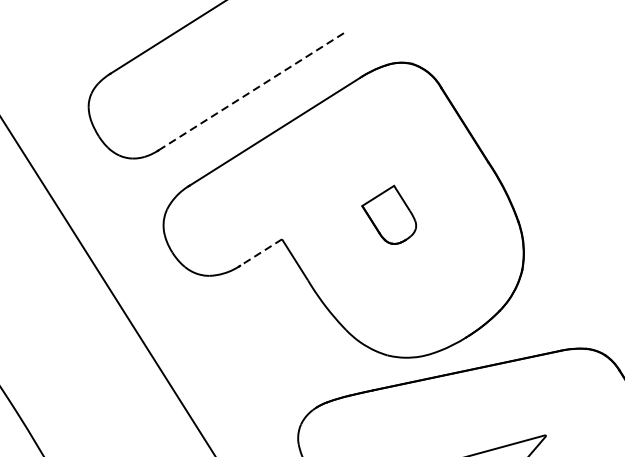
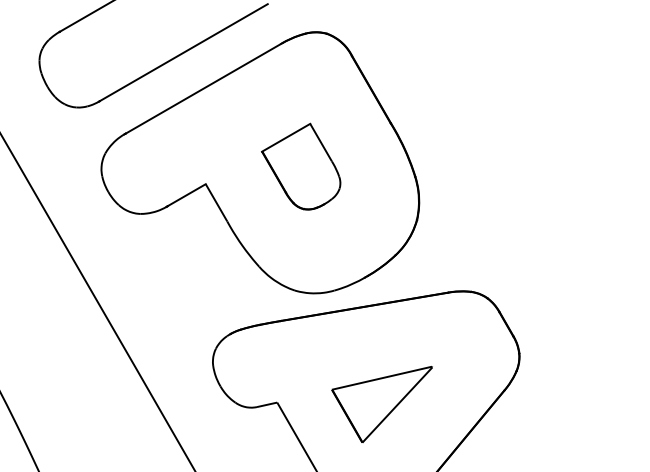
line: (250, 91) -> (183, 52), dashed -> solid
part: (389, 214) -> (301, 166), size x1.67
line: (261, 252) -> (187, 195), dashed -> solid

